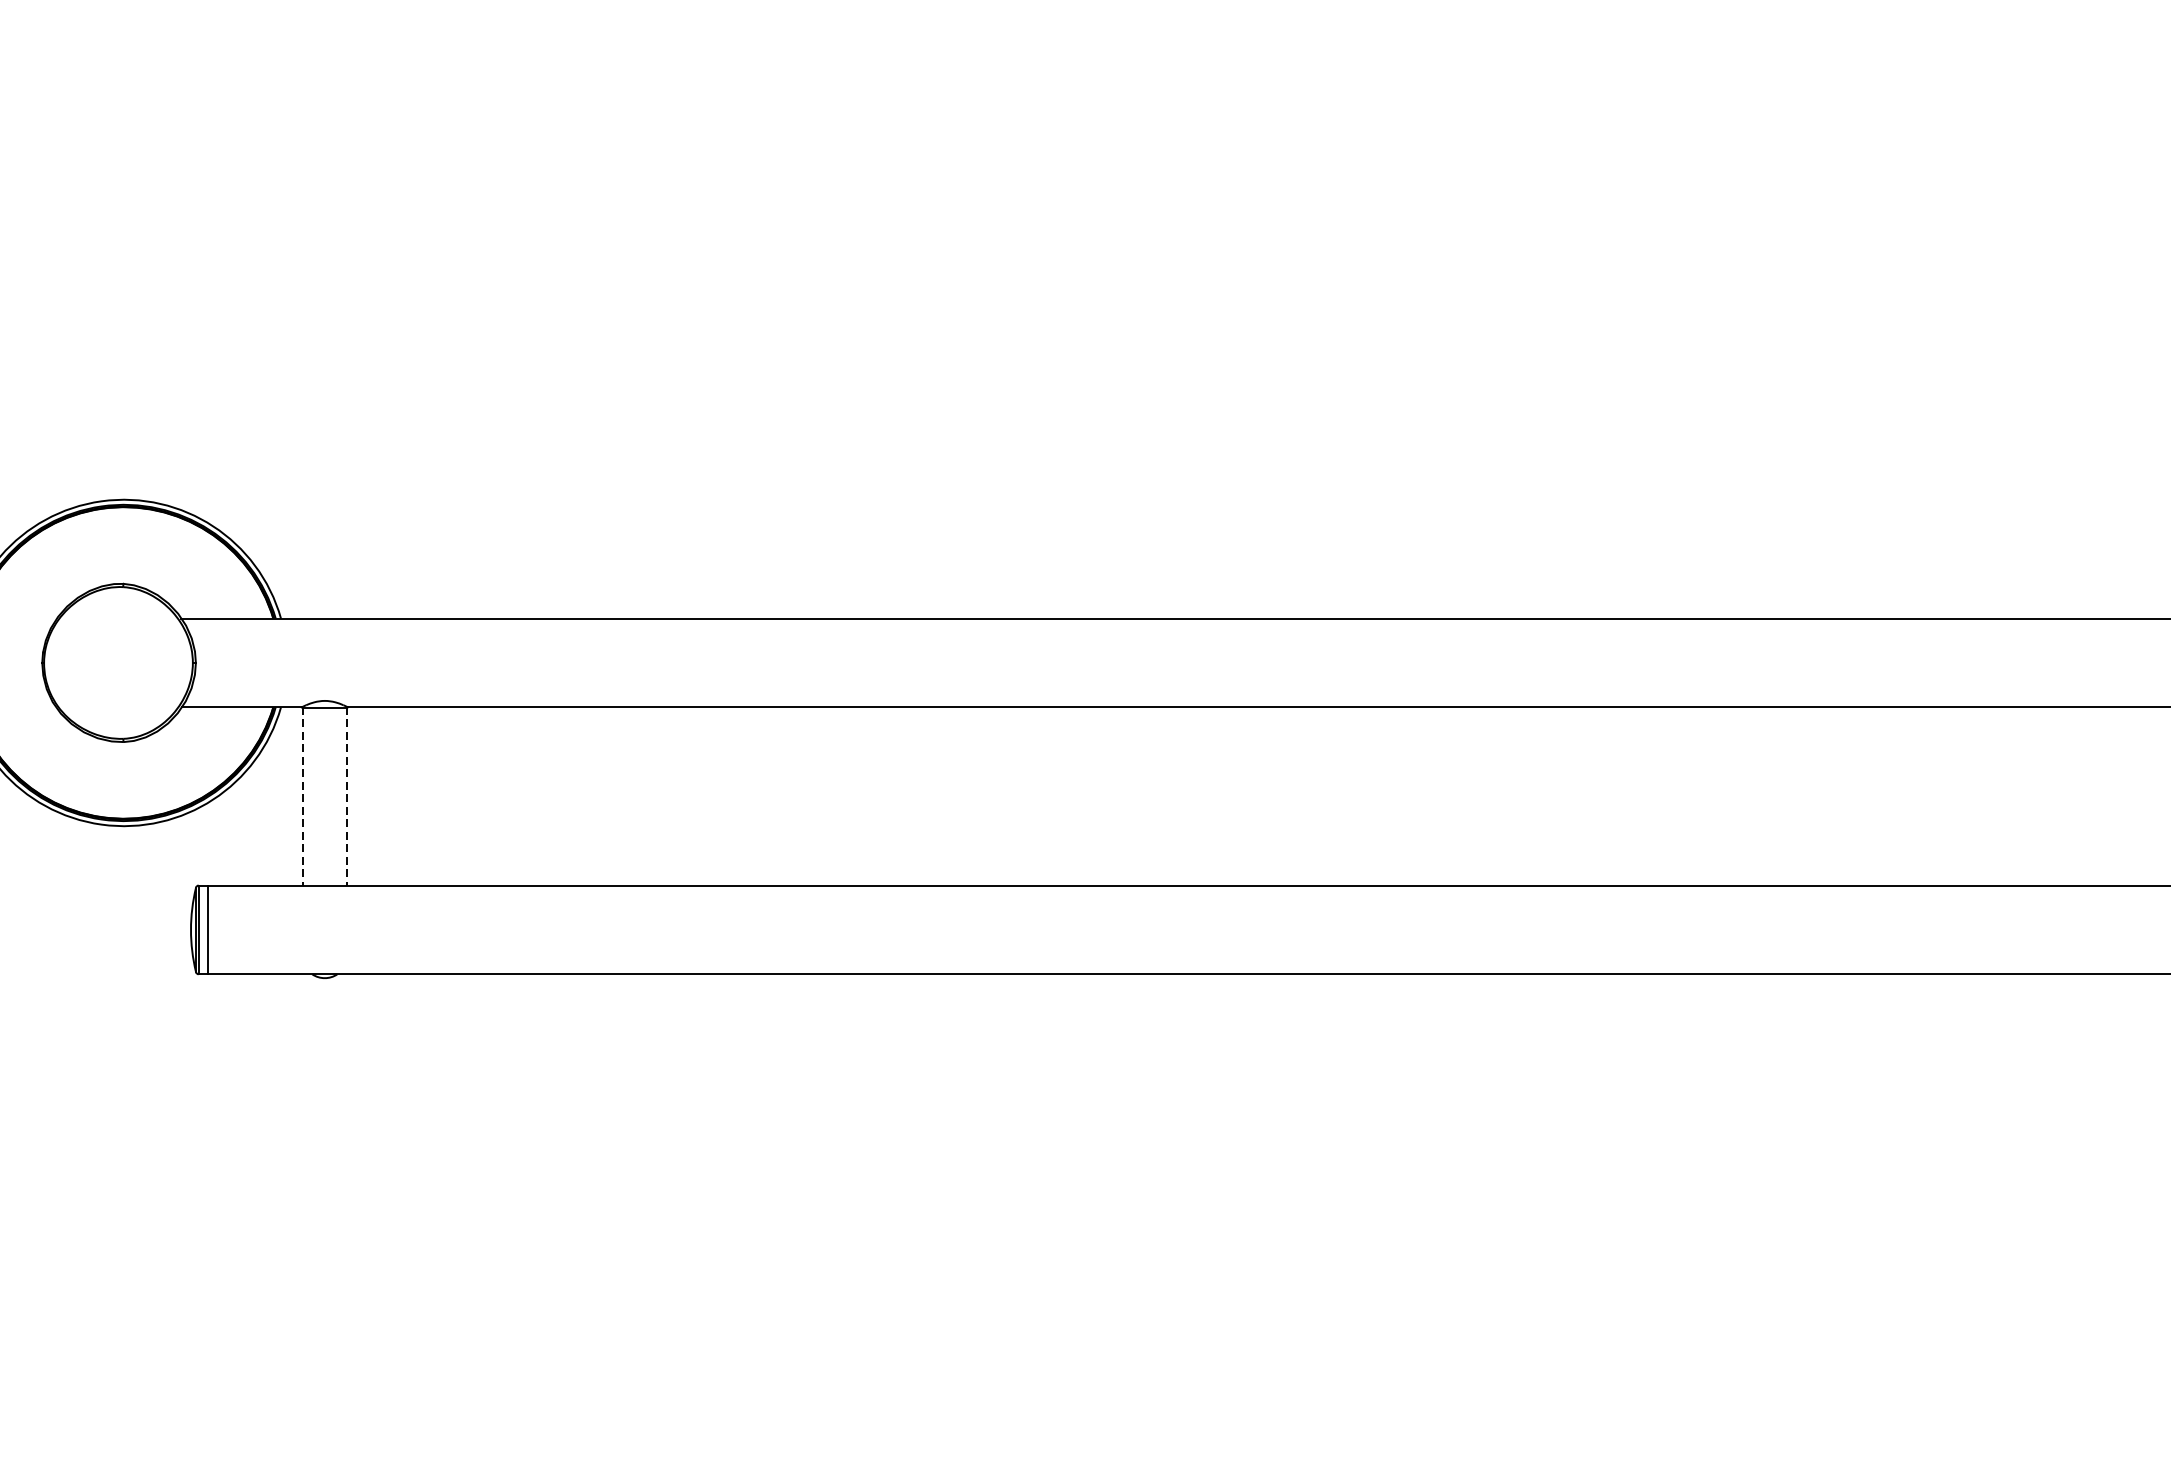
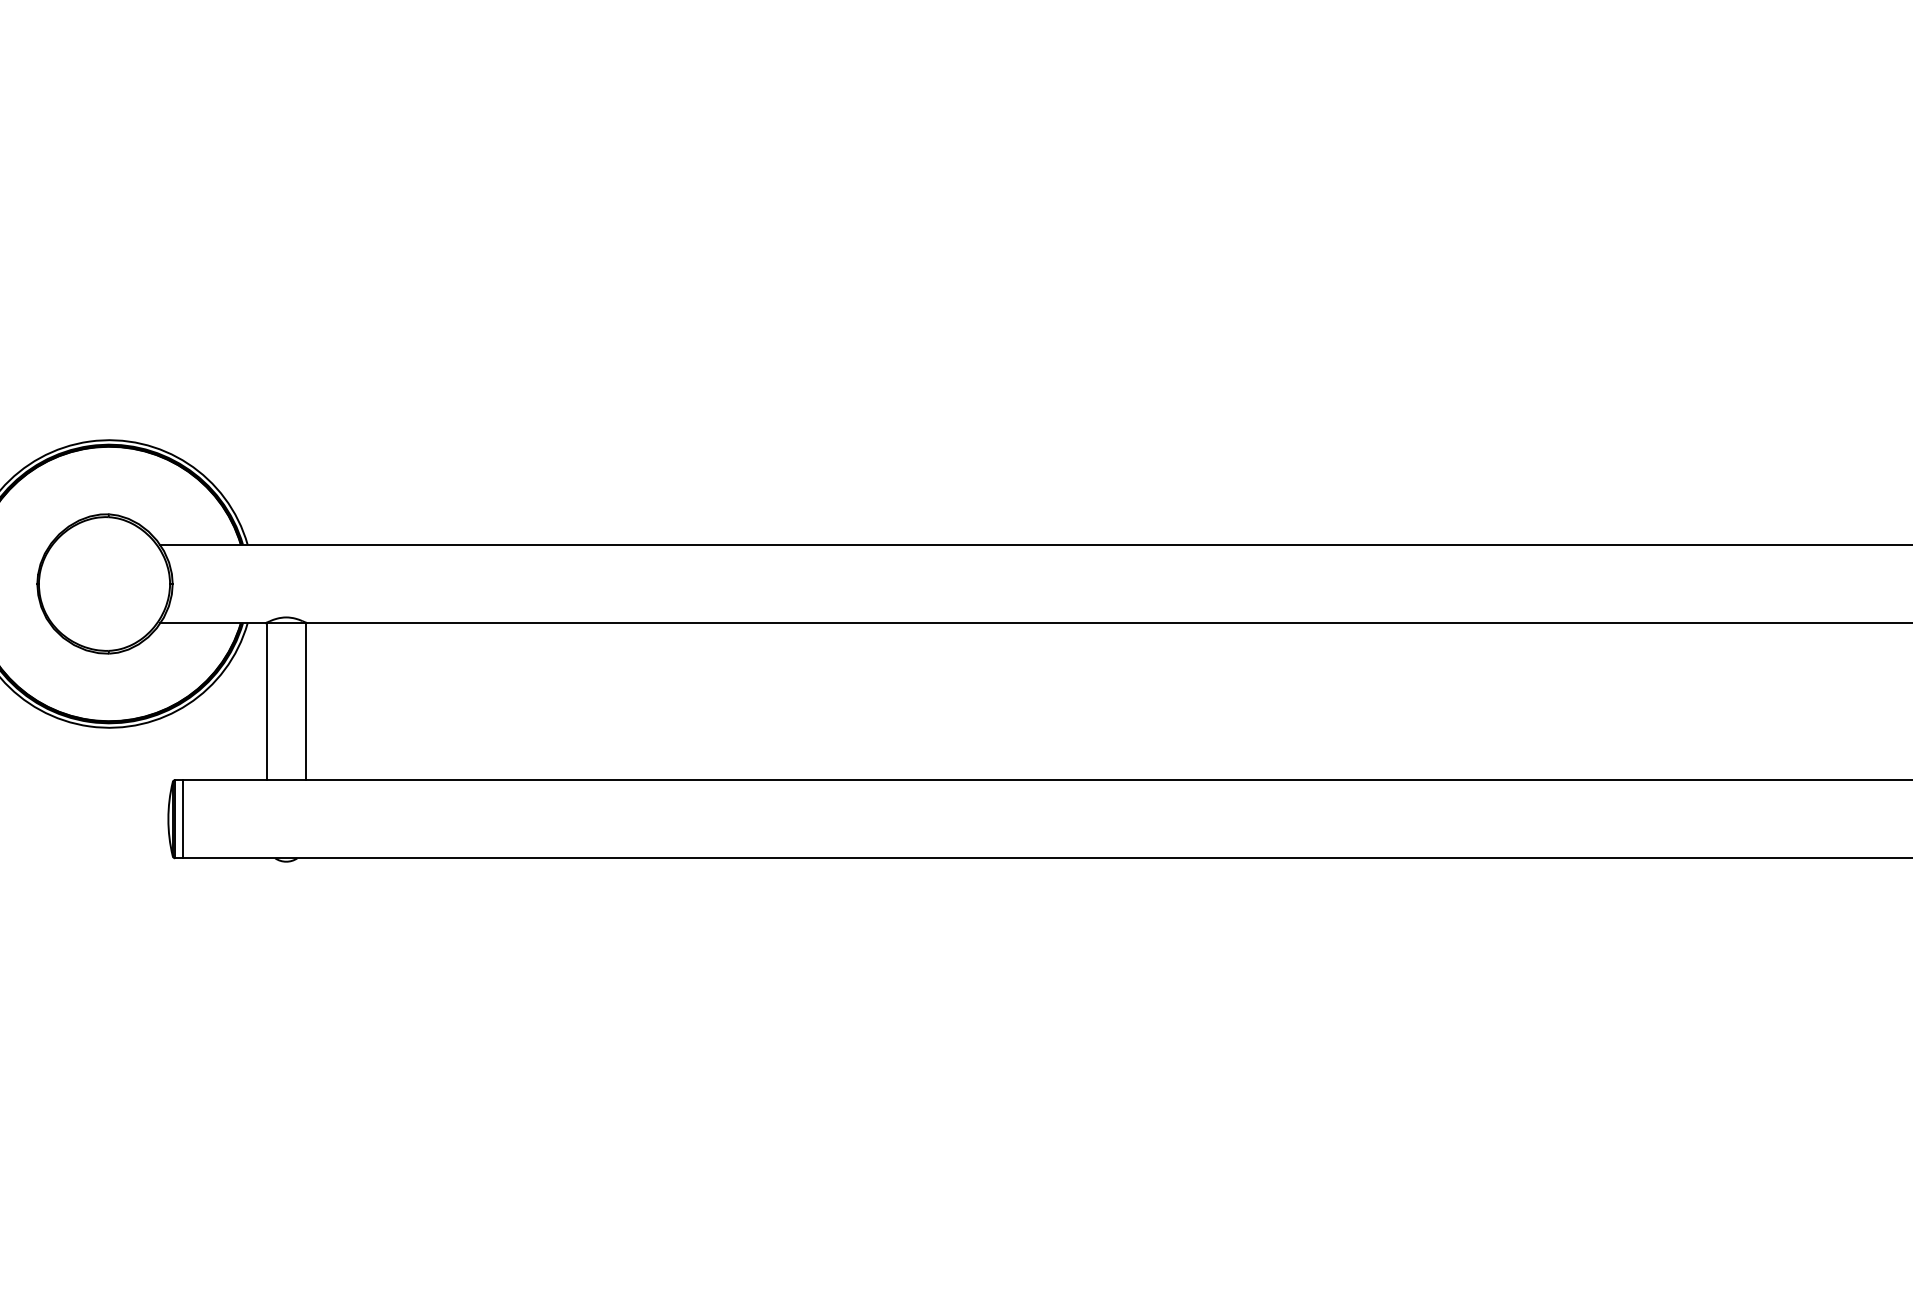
line: (302, 796) -> (266, 701), dashed -> solid
line: (346, 796) -> (305, 701), dashed -> solid

